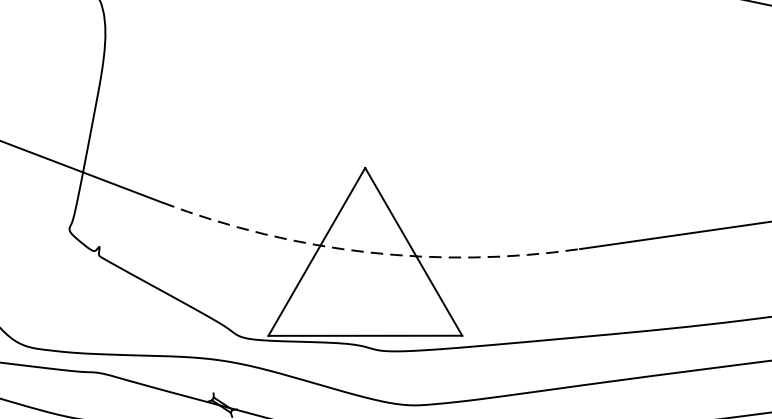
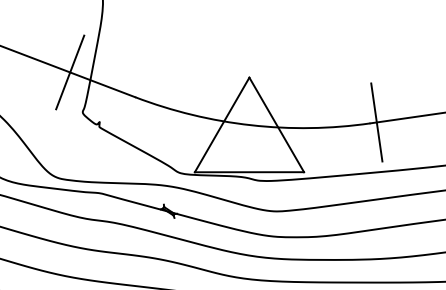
line: (47, 158) -> (70, 72), added
line: (590, 247) -> (376, 122), added
arc: (368, 252) -> (251, 125), dashed -> solid

